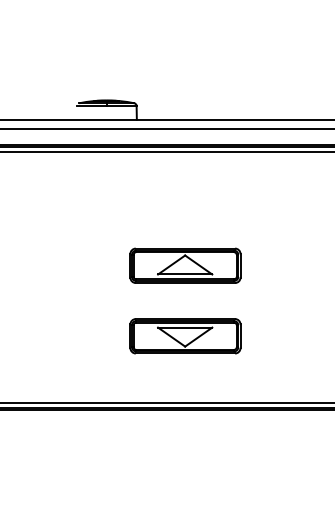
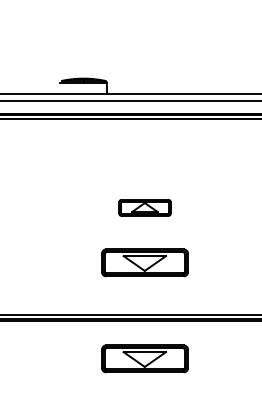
part: (184, 265) -> (144, 207), size x0.6
part: (184, 458) -> (144, 358), added

